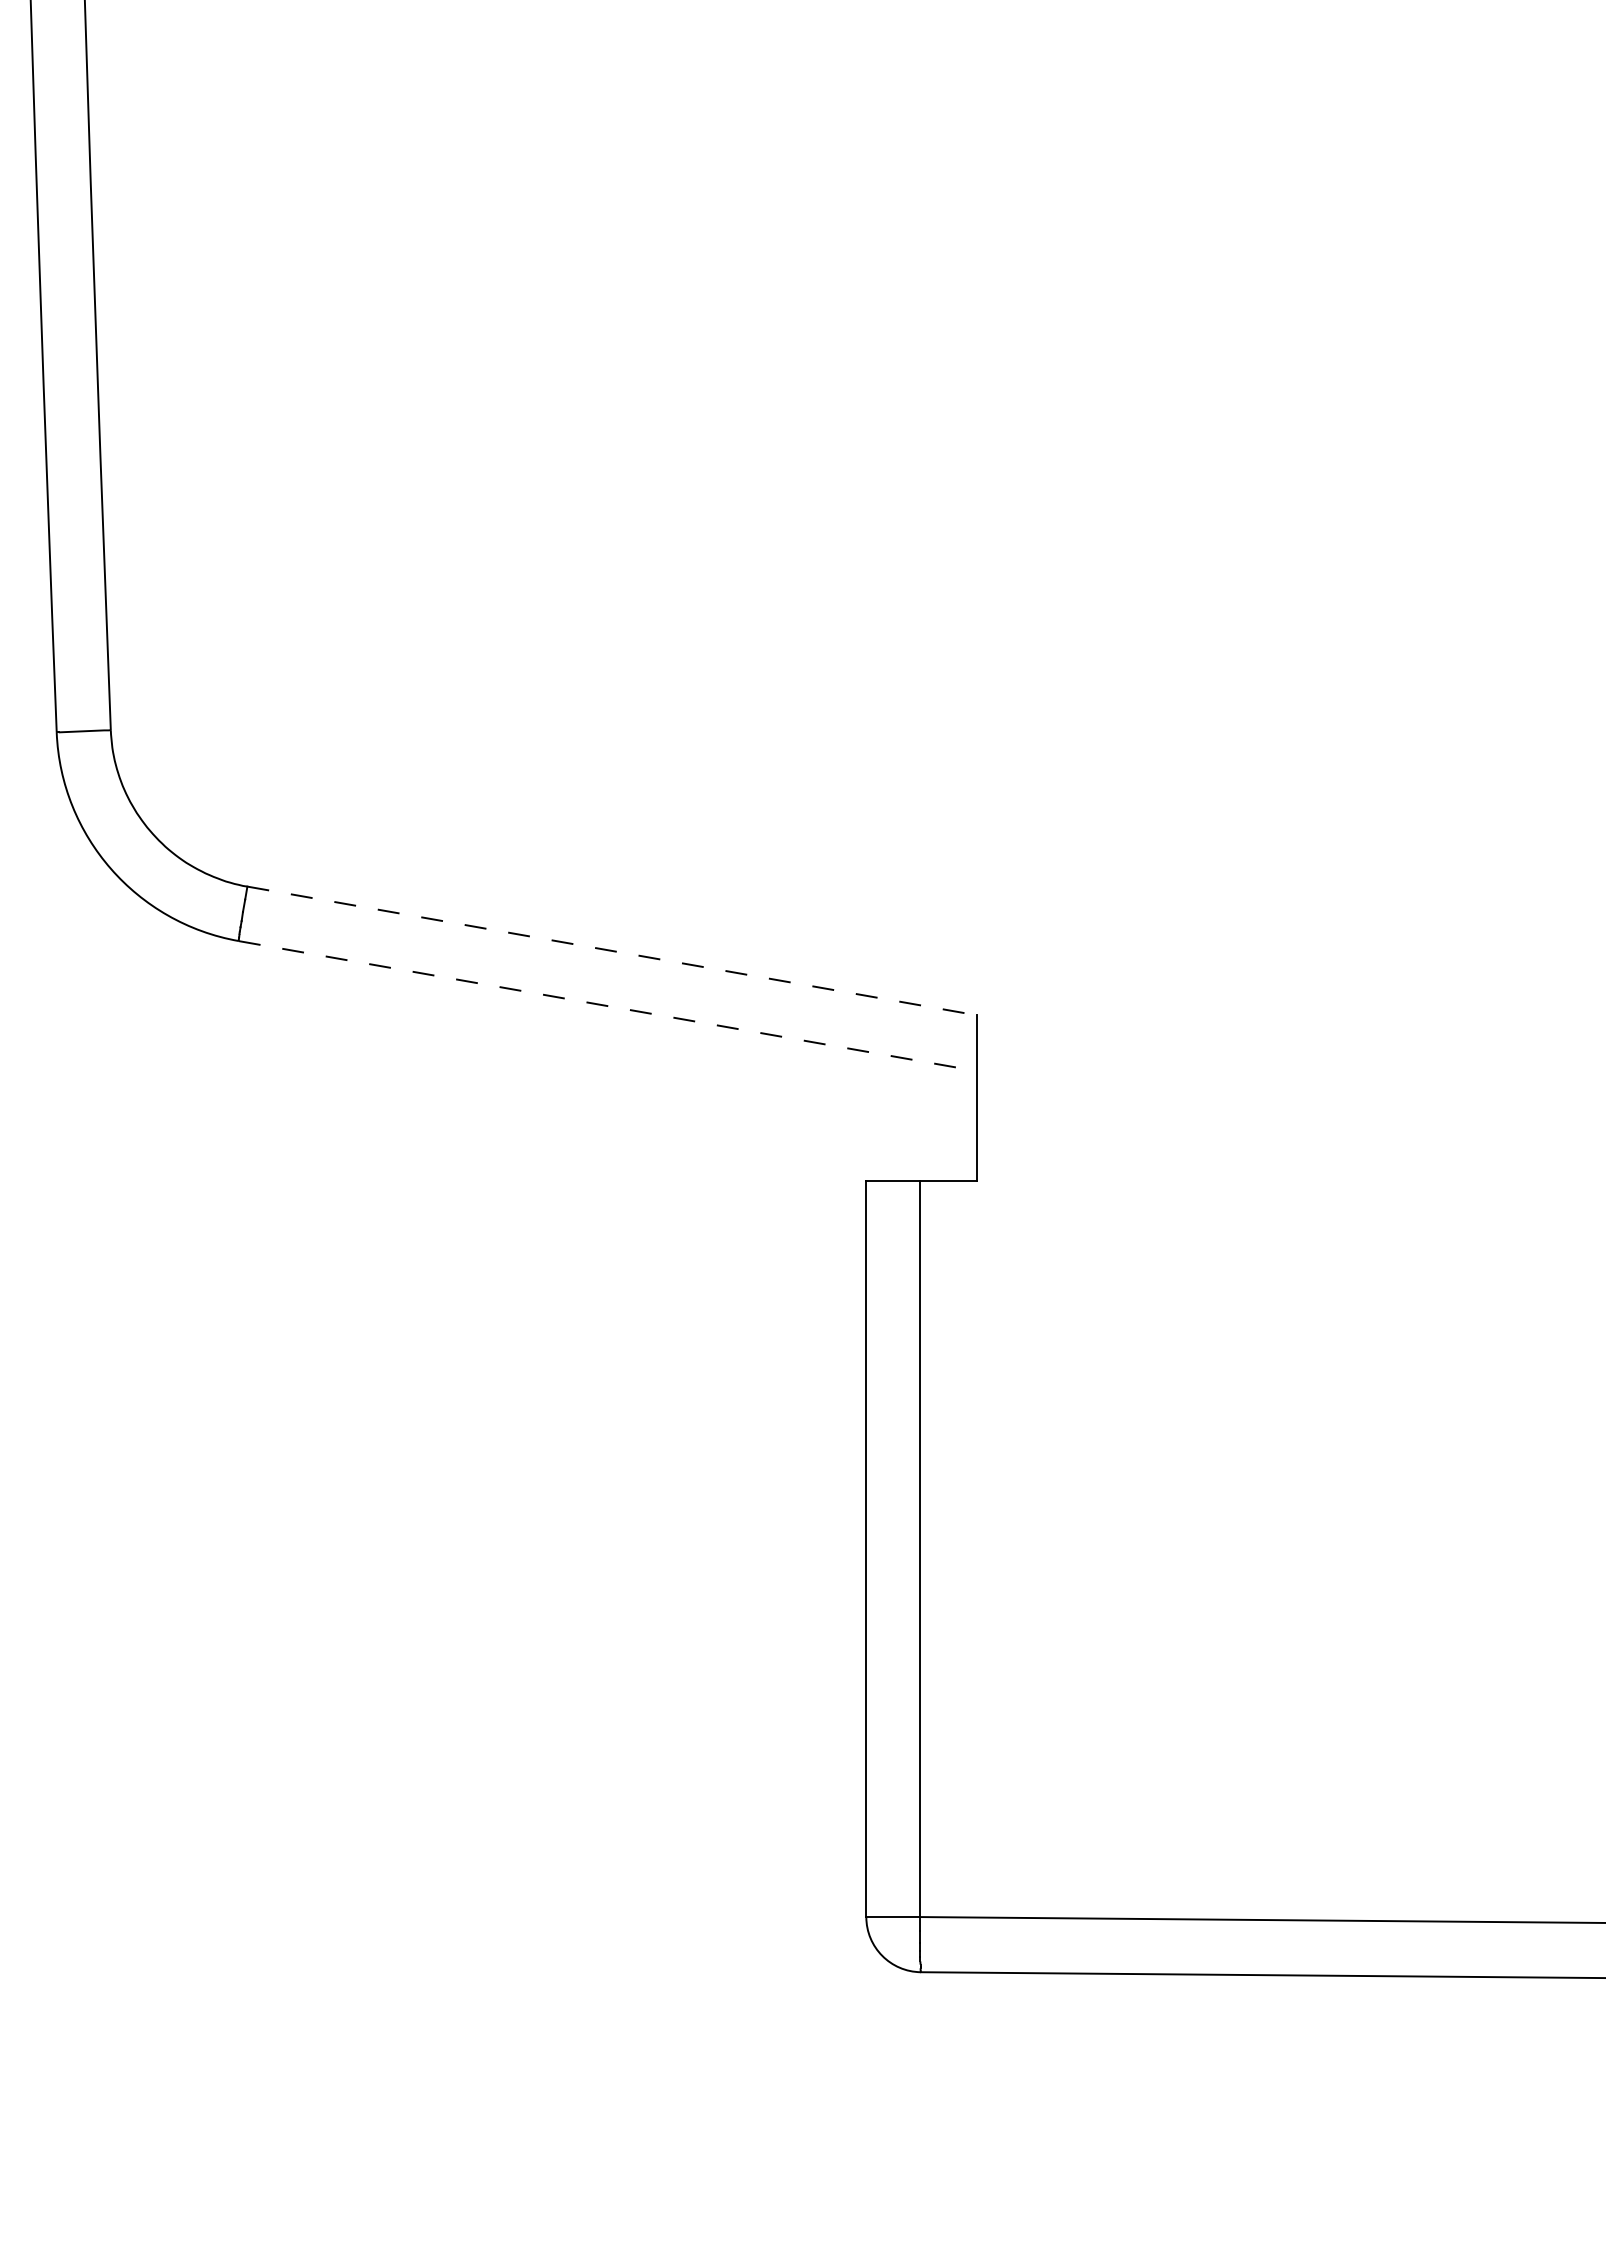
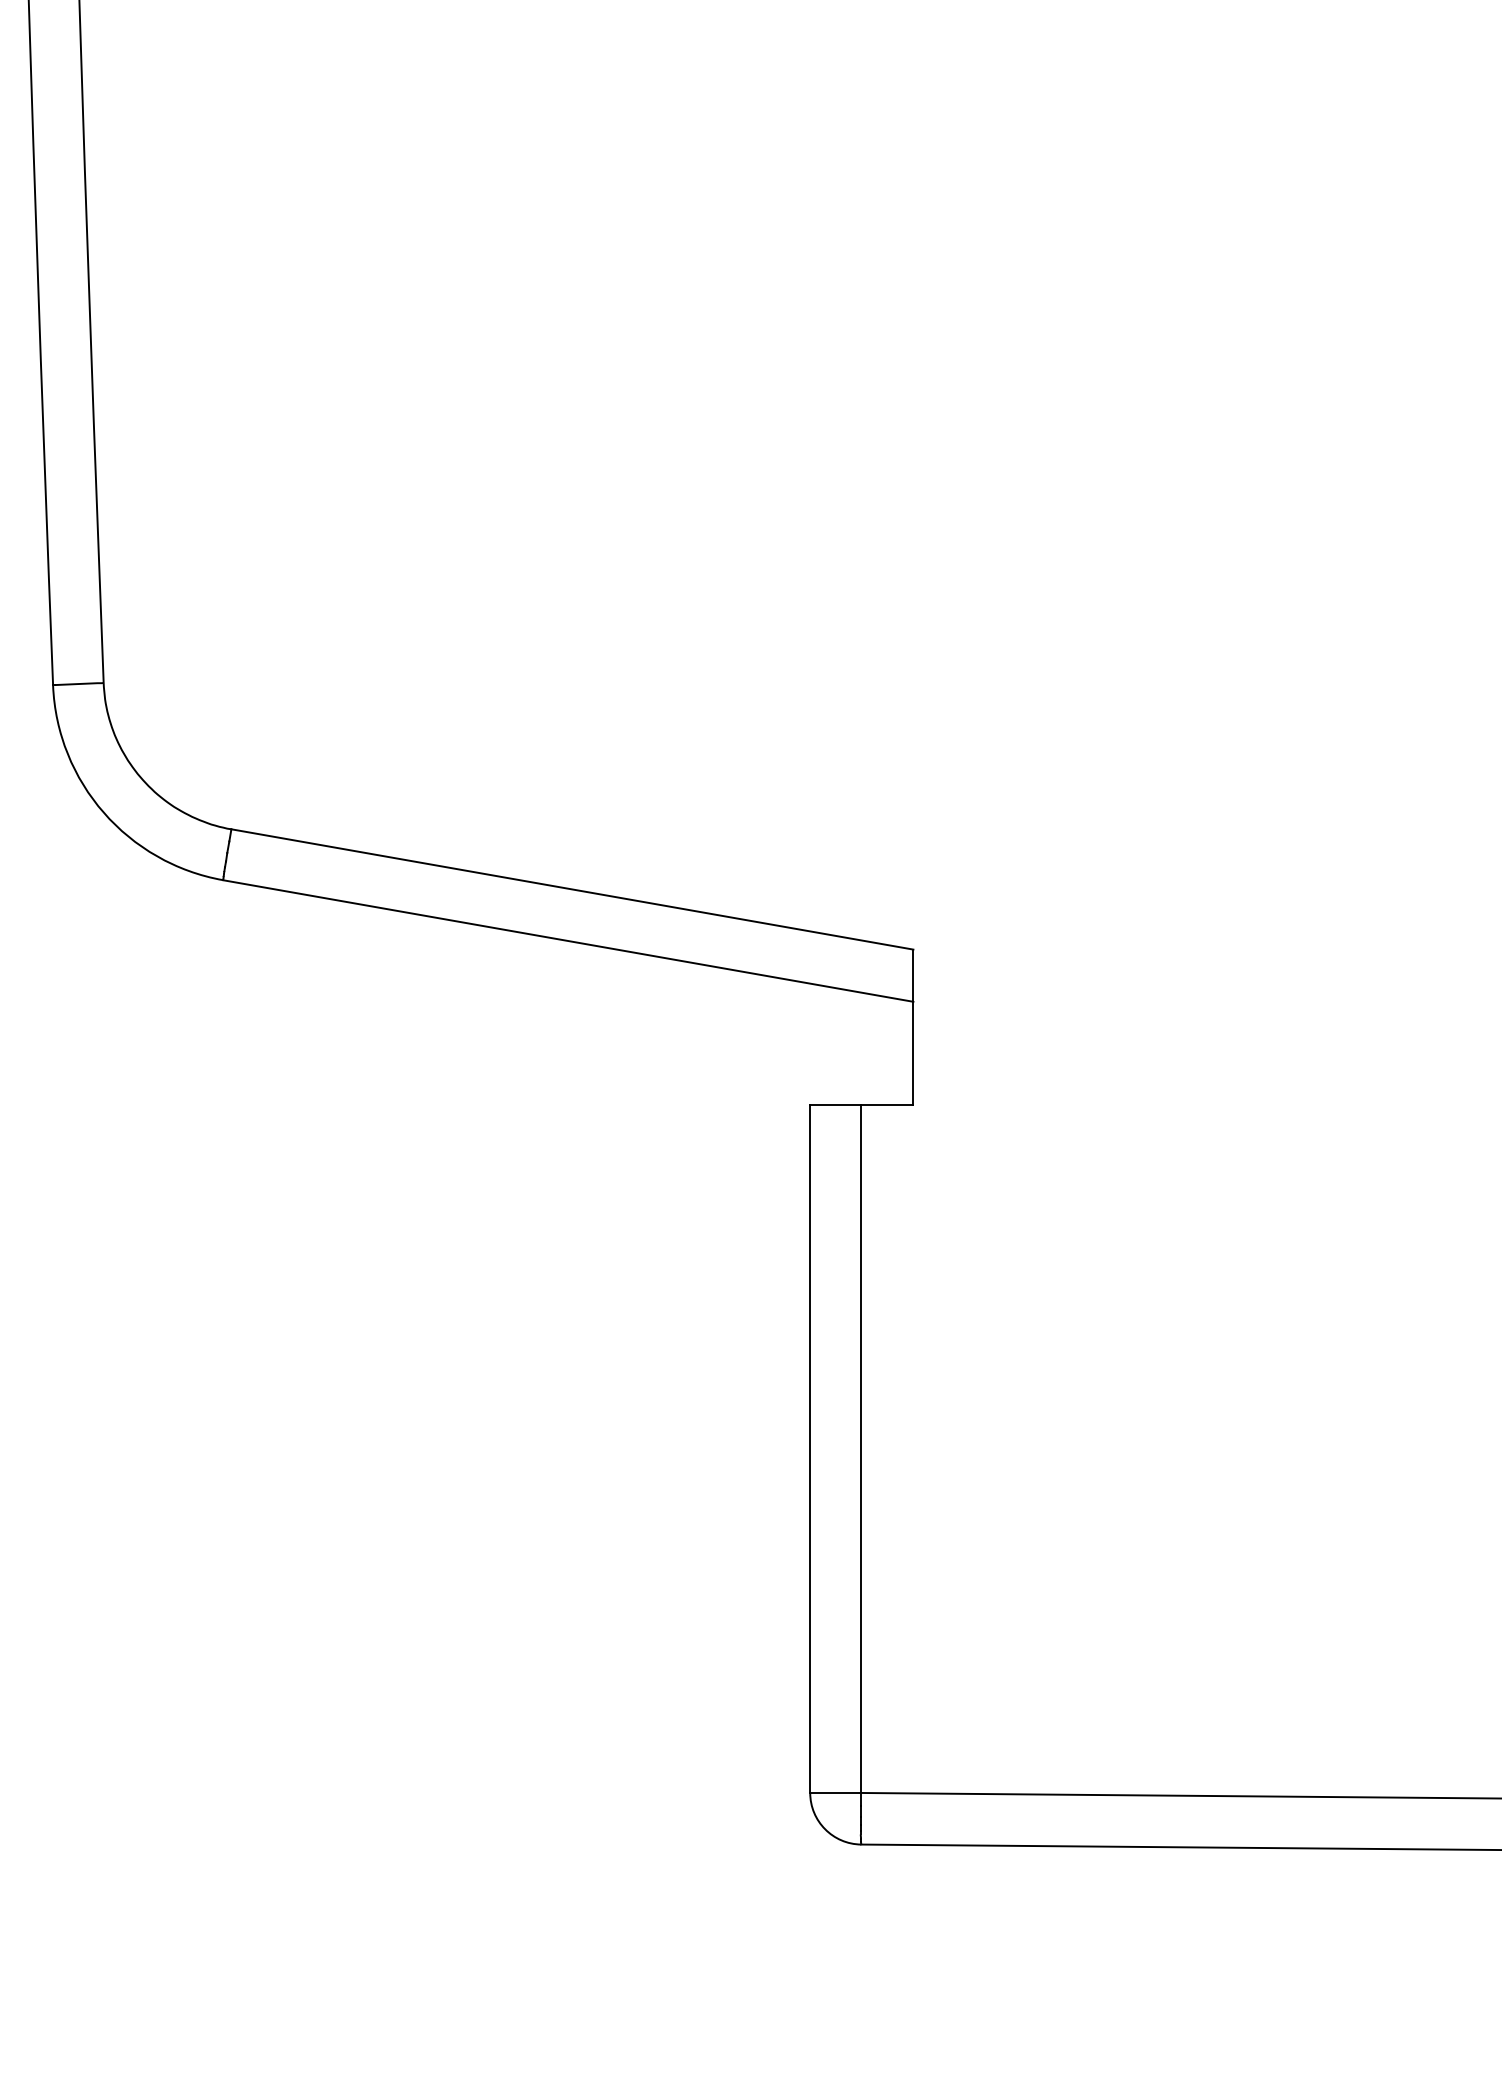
line: (612, 951) -> (572, 889), dashed -> solid
line: (607, 1006) -> (568, 941), dashed -> solid

